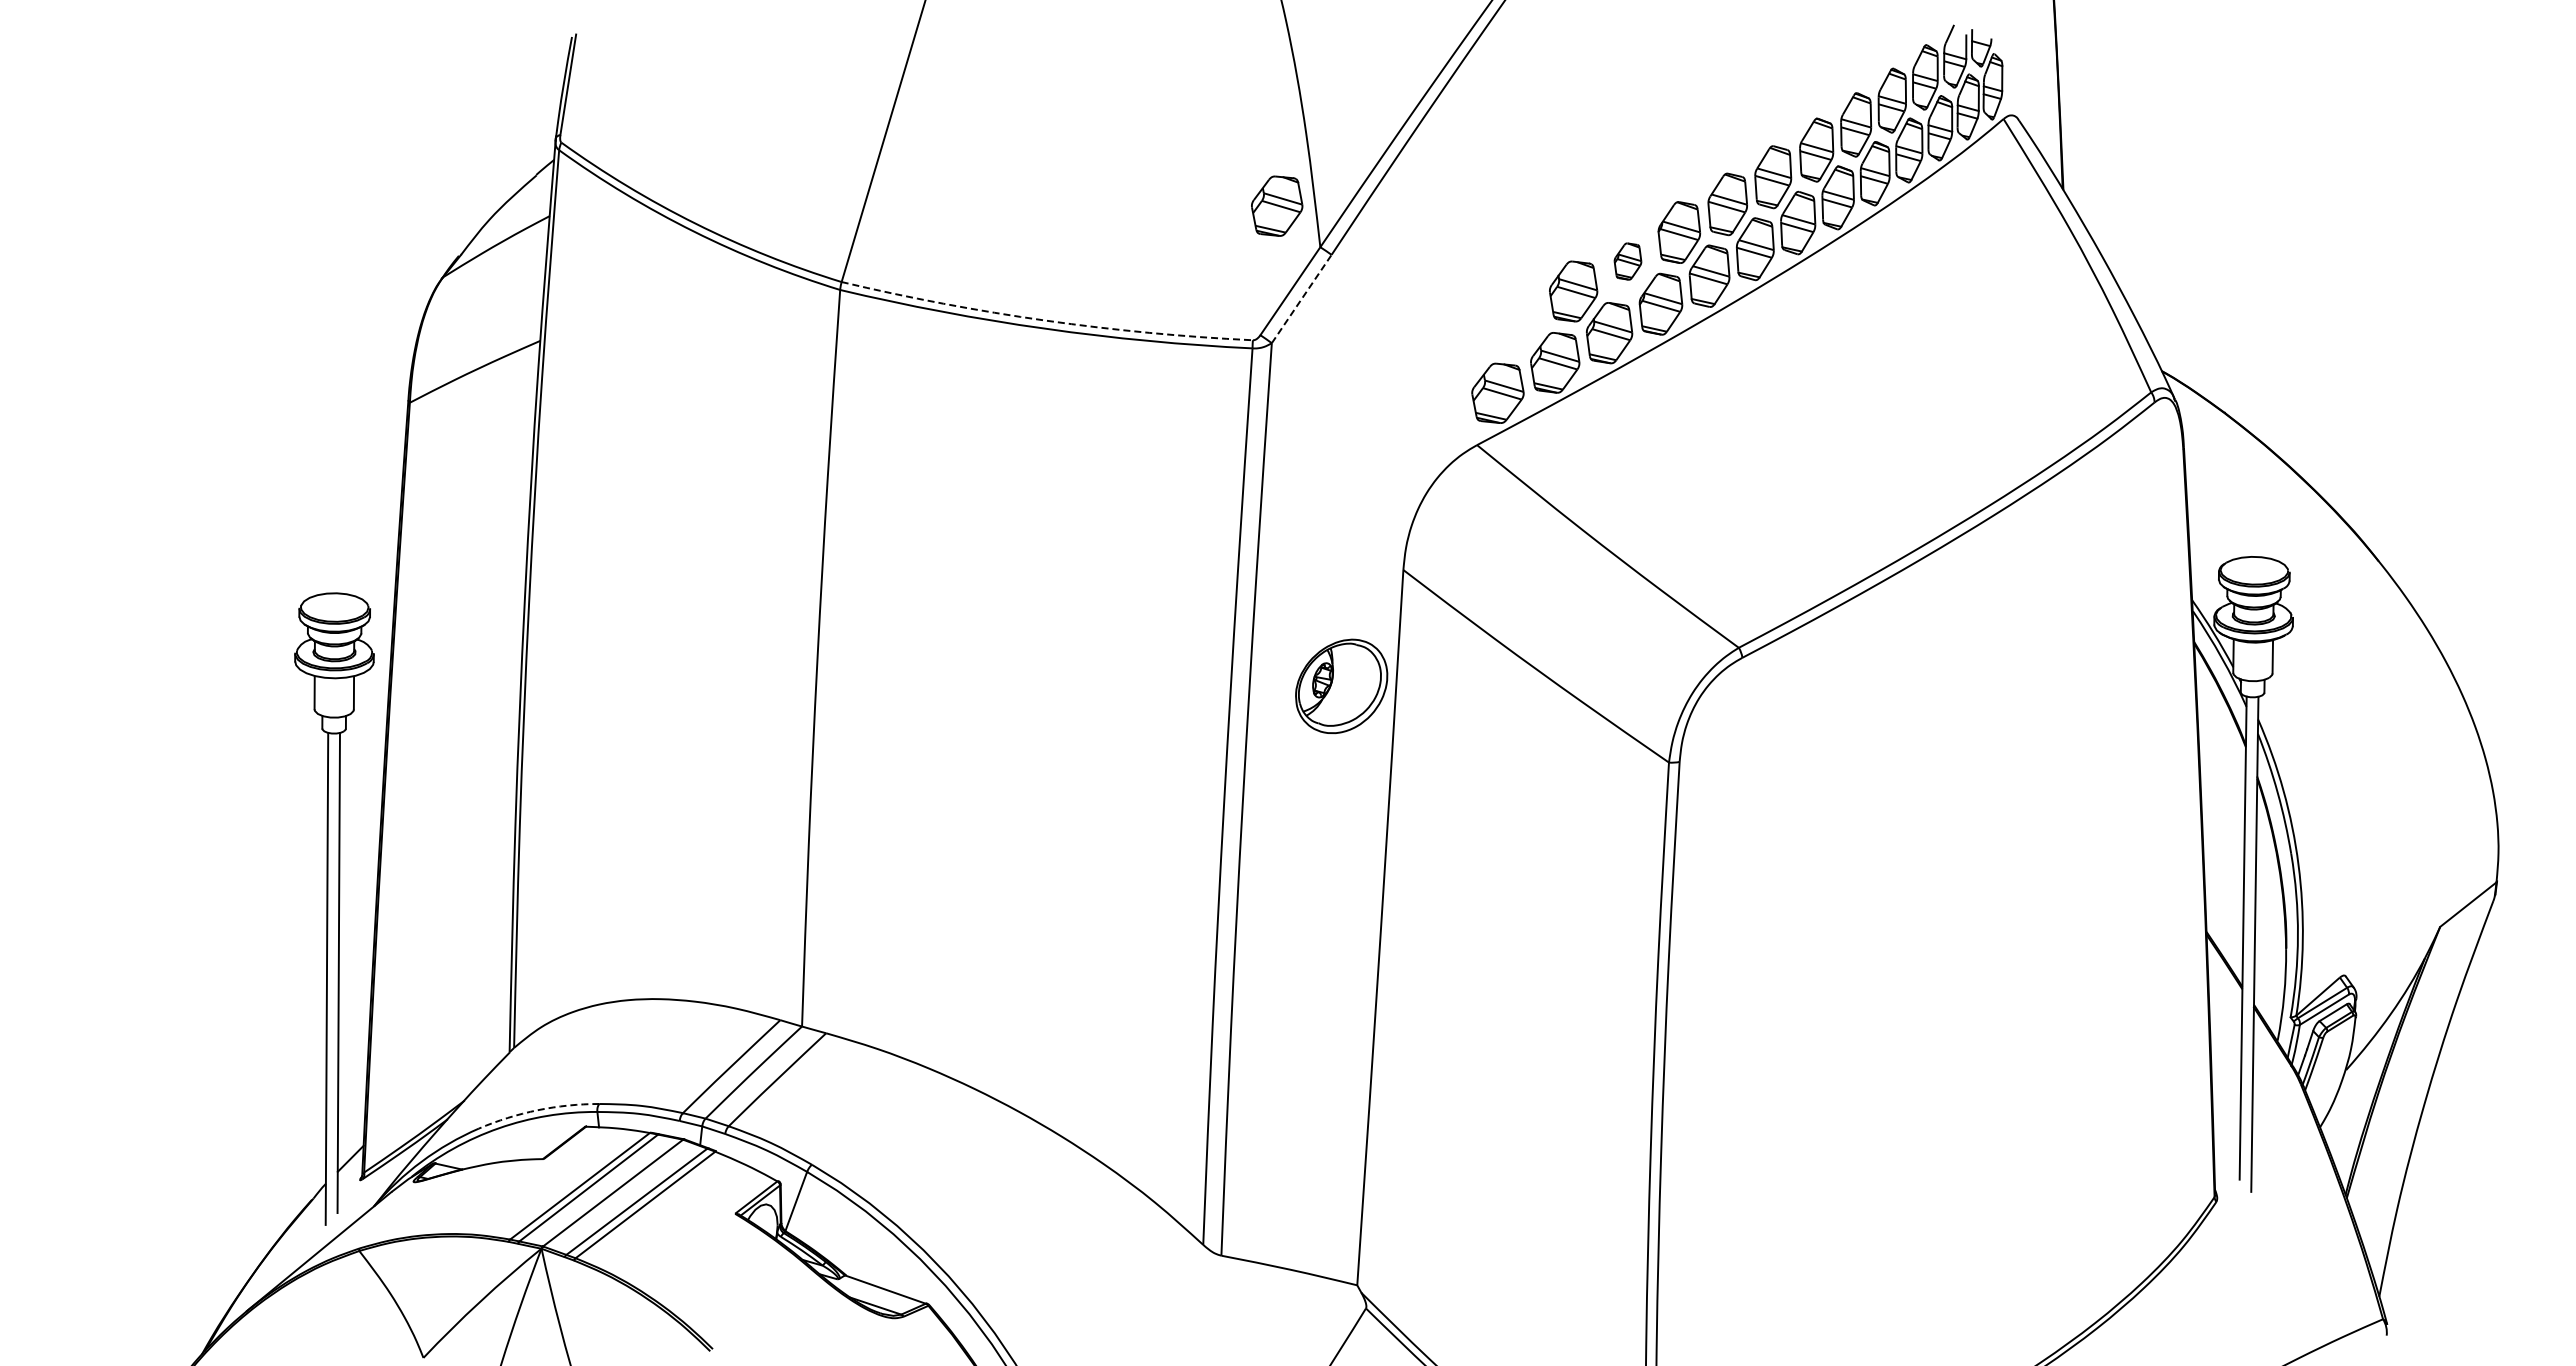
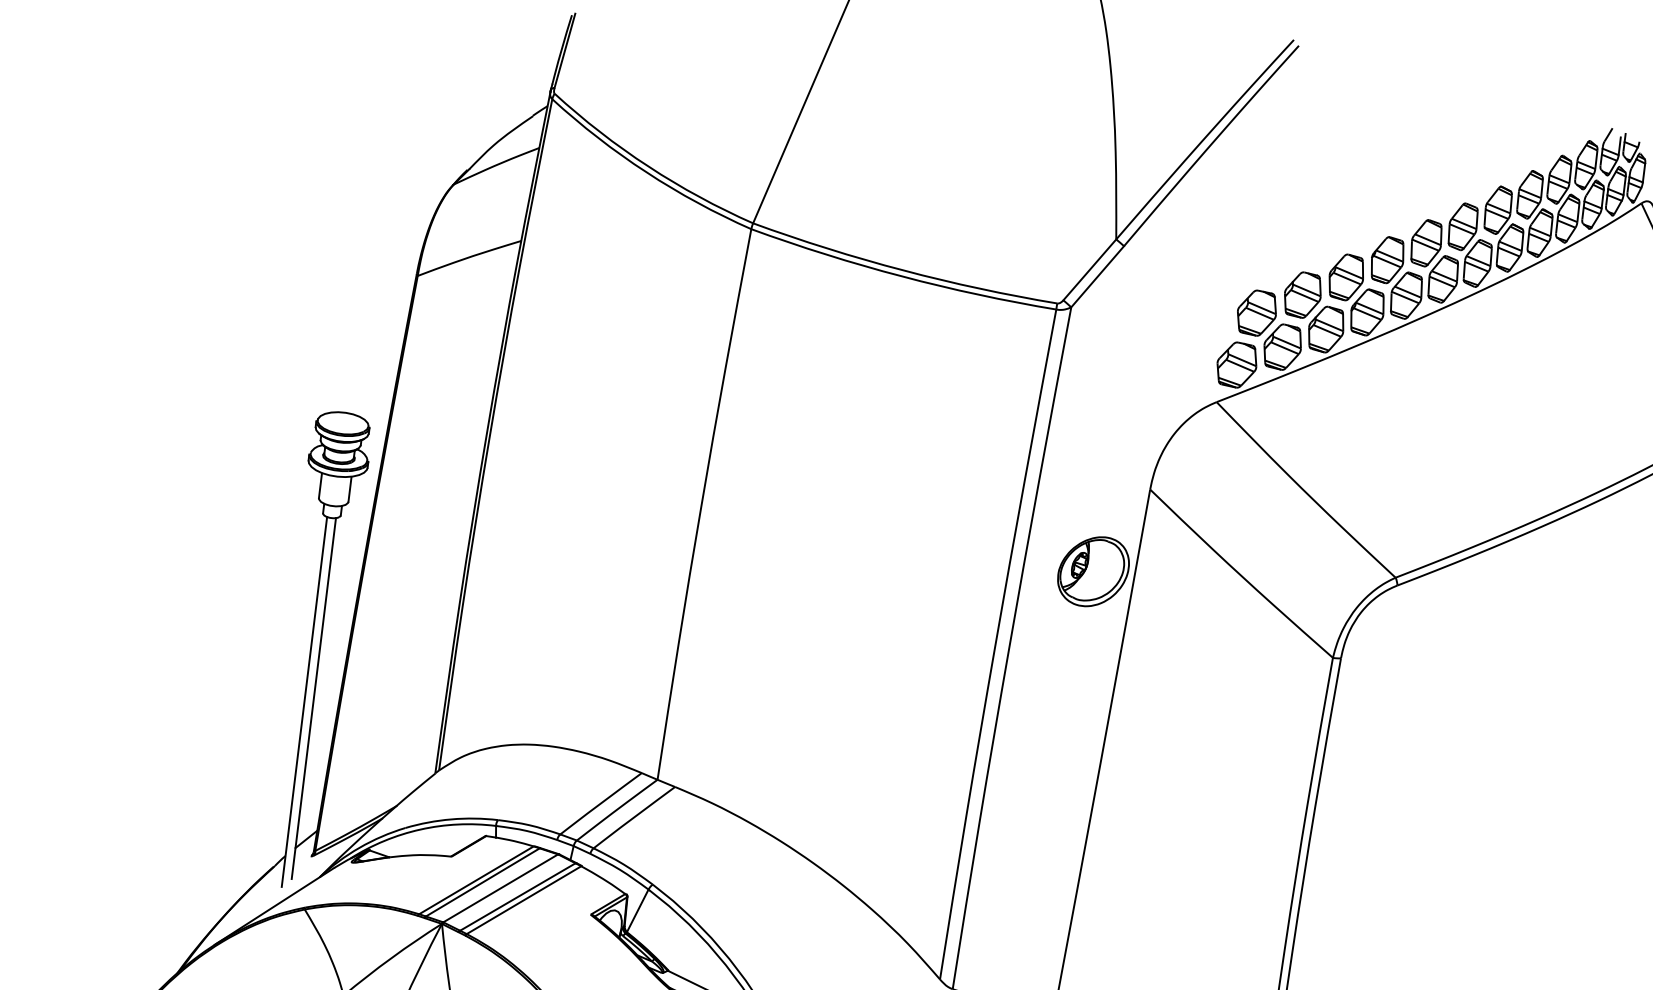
part: (1277, 205) -> (1257, 312), moved
part: (1627, 261) -> (1346, 277), size x1.67
line: (1302, 298) -> (1098, 276), dashed -> solid
arc: (1045, 320) -> (903, 270), dashed -> solid
arc: (537, 1110) -> (451, 819), dashed -> solid

